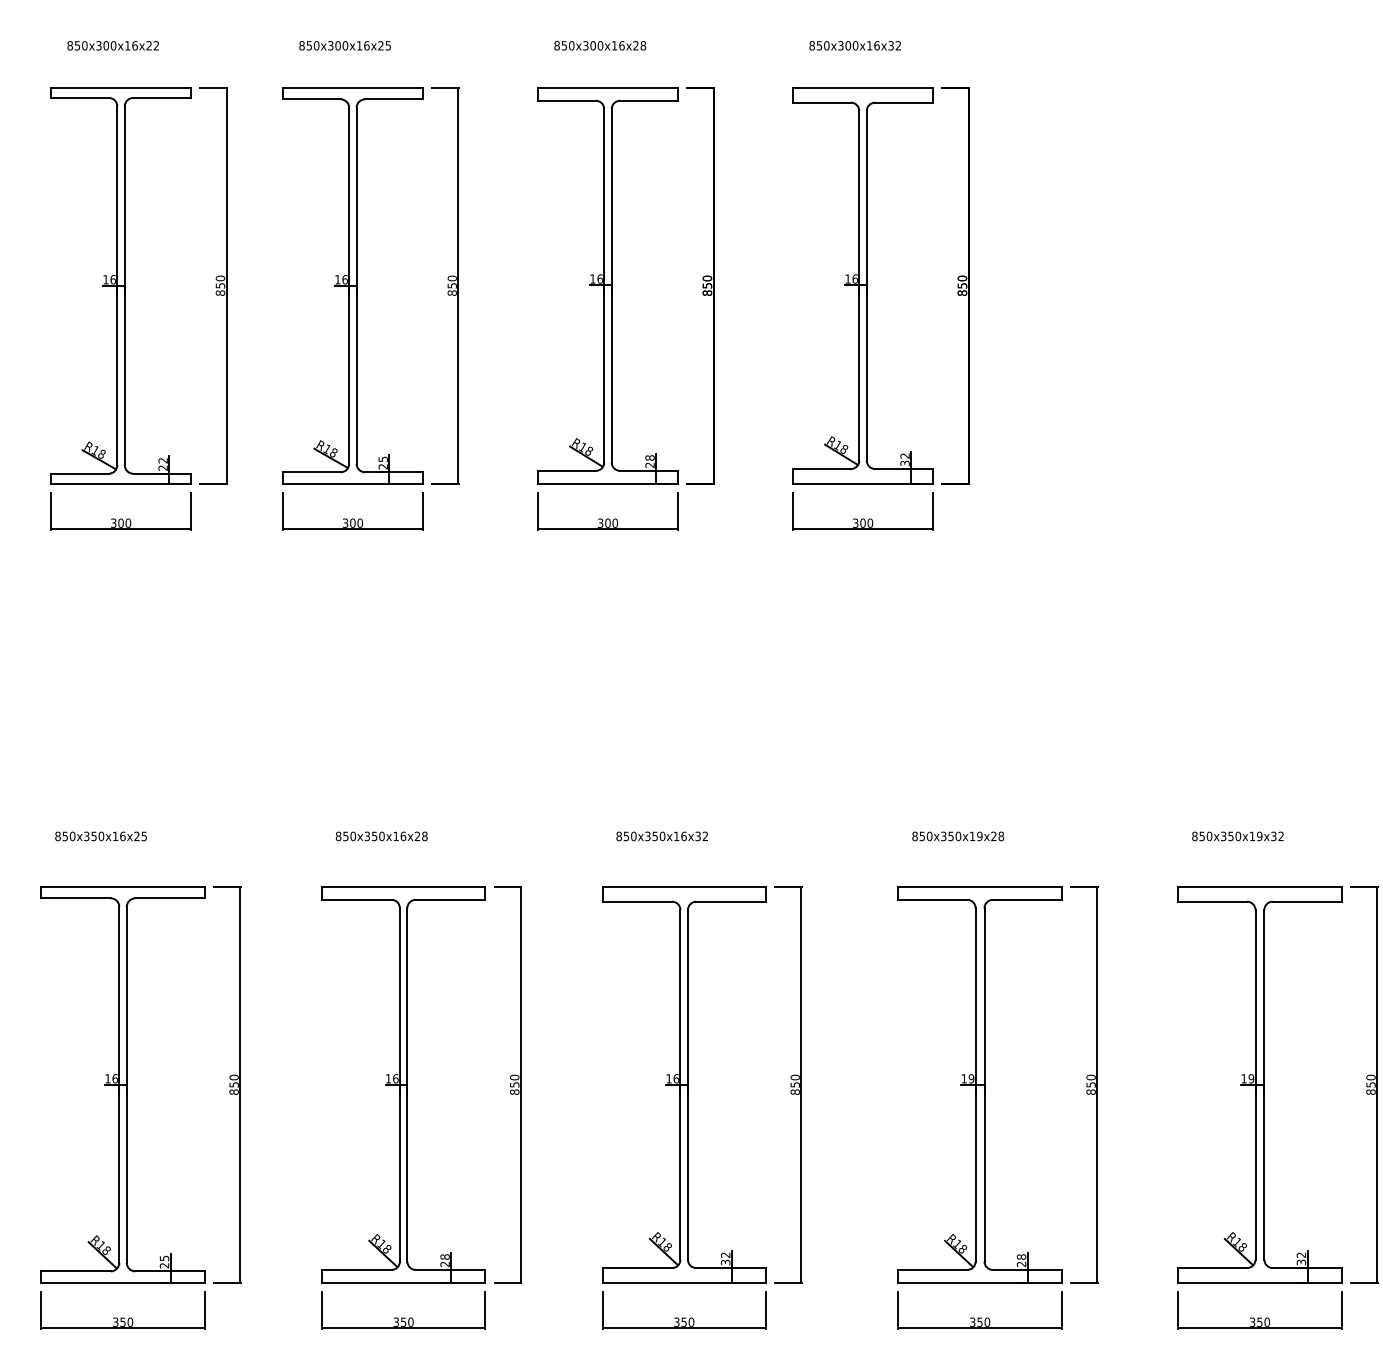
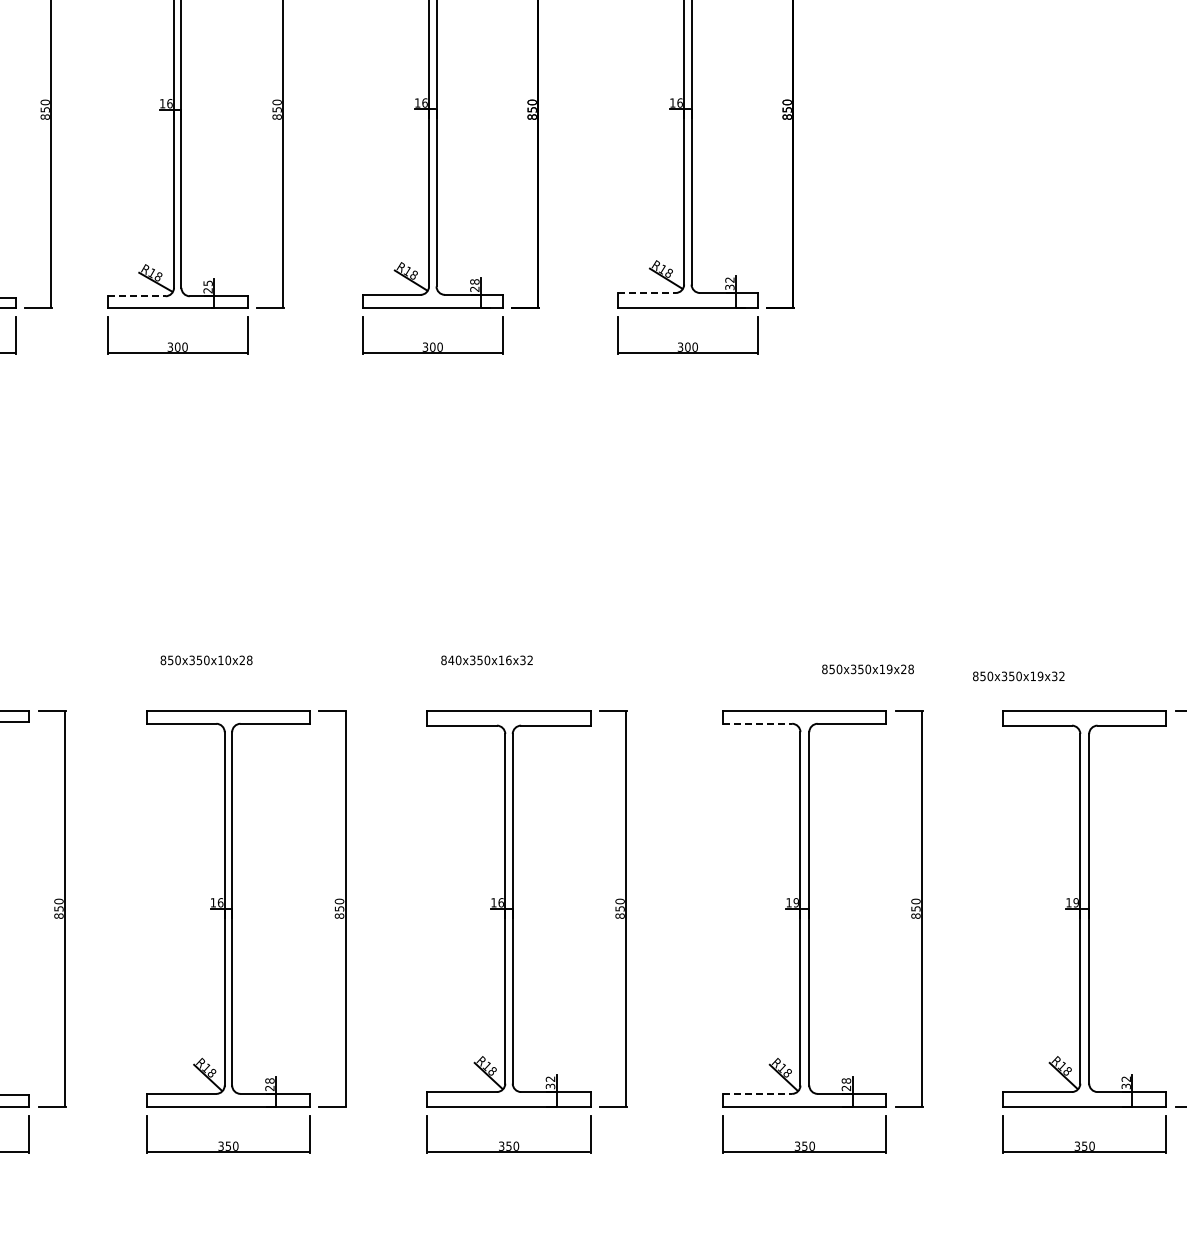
line: (822, 469) -> (647, 293), solid -> dashed
line: (311, 472) -> (136, 296), solid -> dashed
text: (403, 835) -> (228, 659), 850x350x16x28 -> 850x350x10x28
text: (626, 836) -> (451, 660), 850x350x16x32 -> 840x350x16x32
text: (958, 836) -> (868, 669), moved
text: (1237, 836) -> (1018, 676), moved
line: (933, 899) -> (758, 723), solid -> dashed
line: (933, 1269) -> (758, 1093), solid -> dashed

